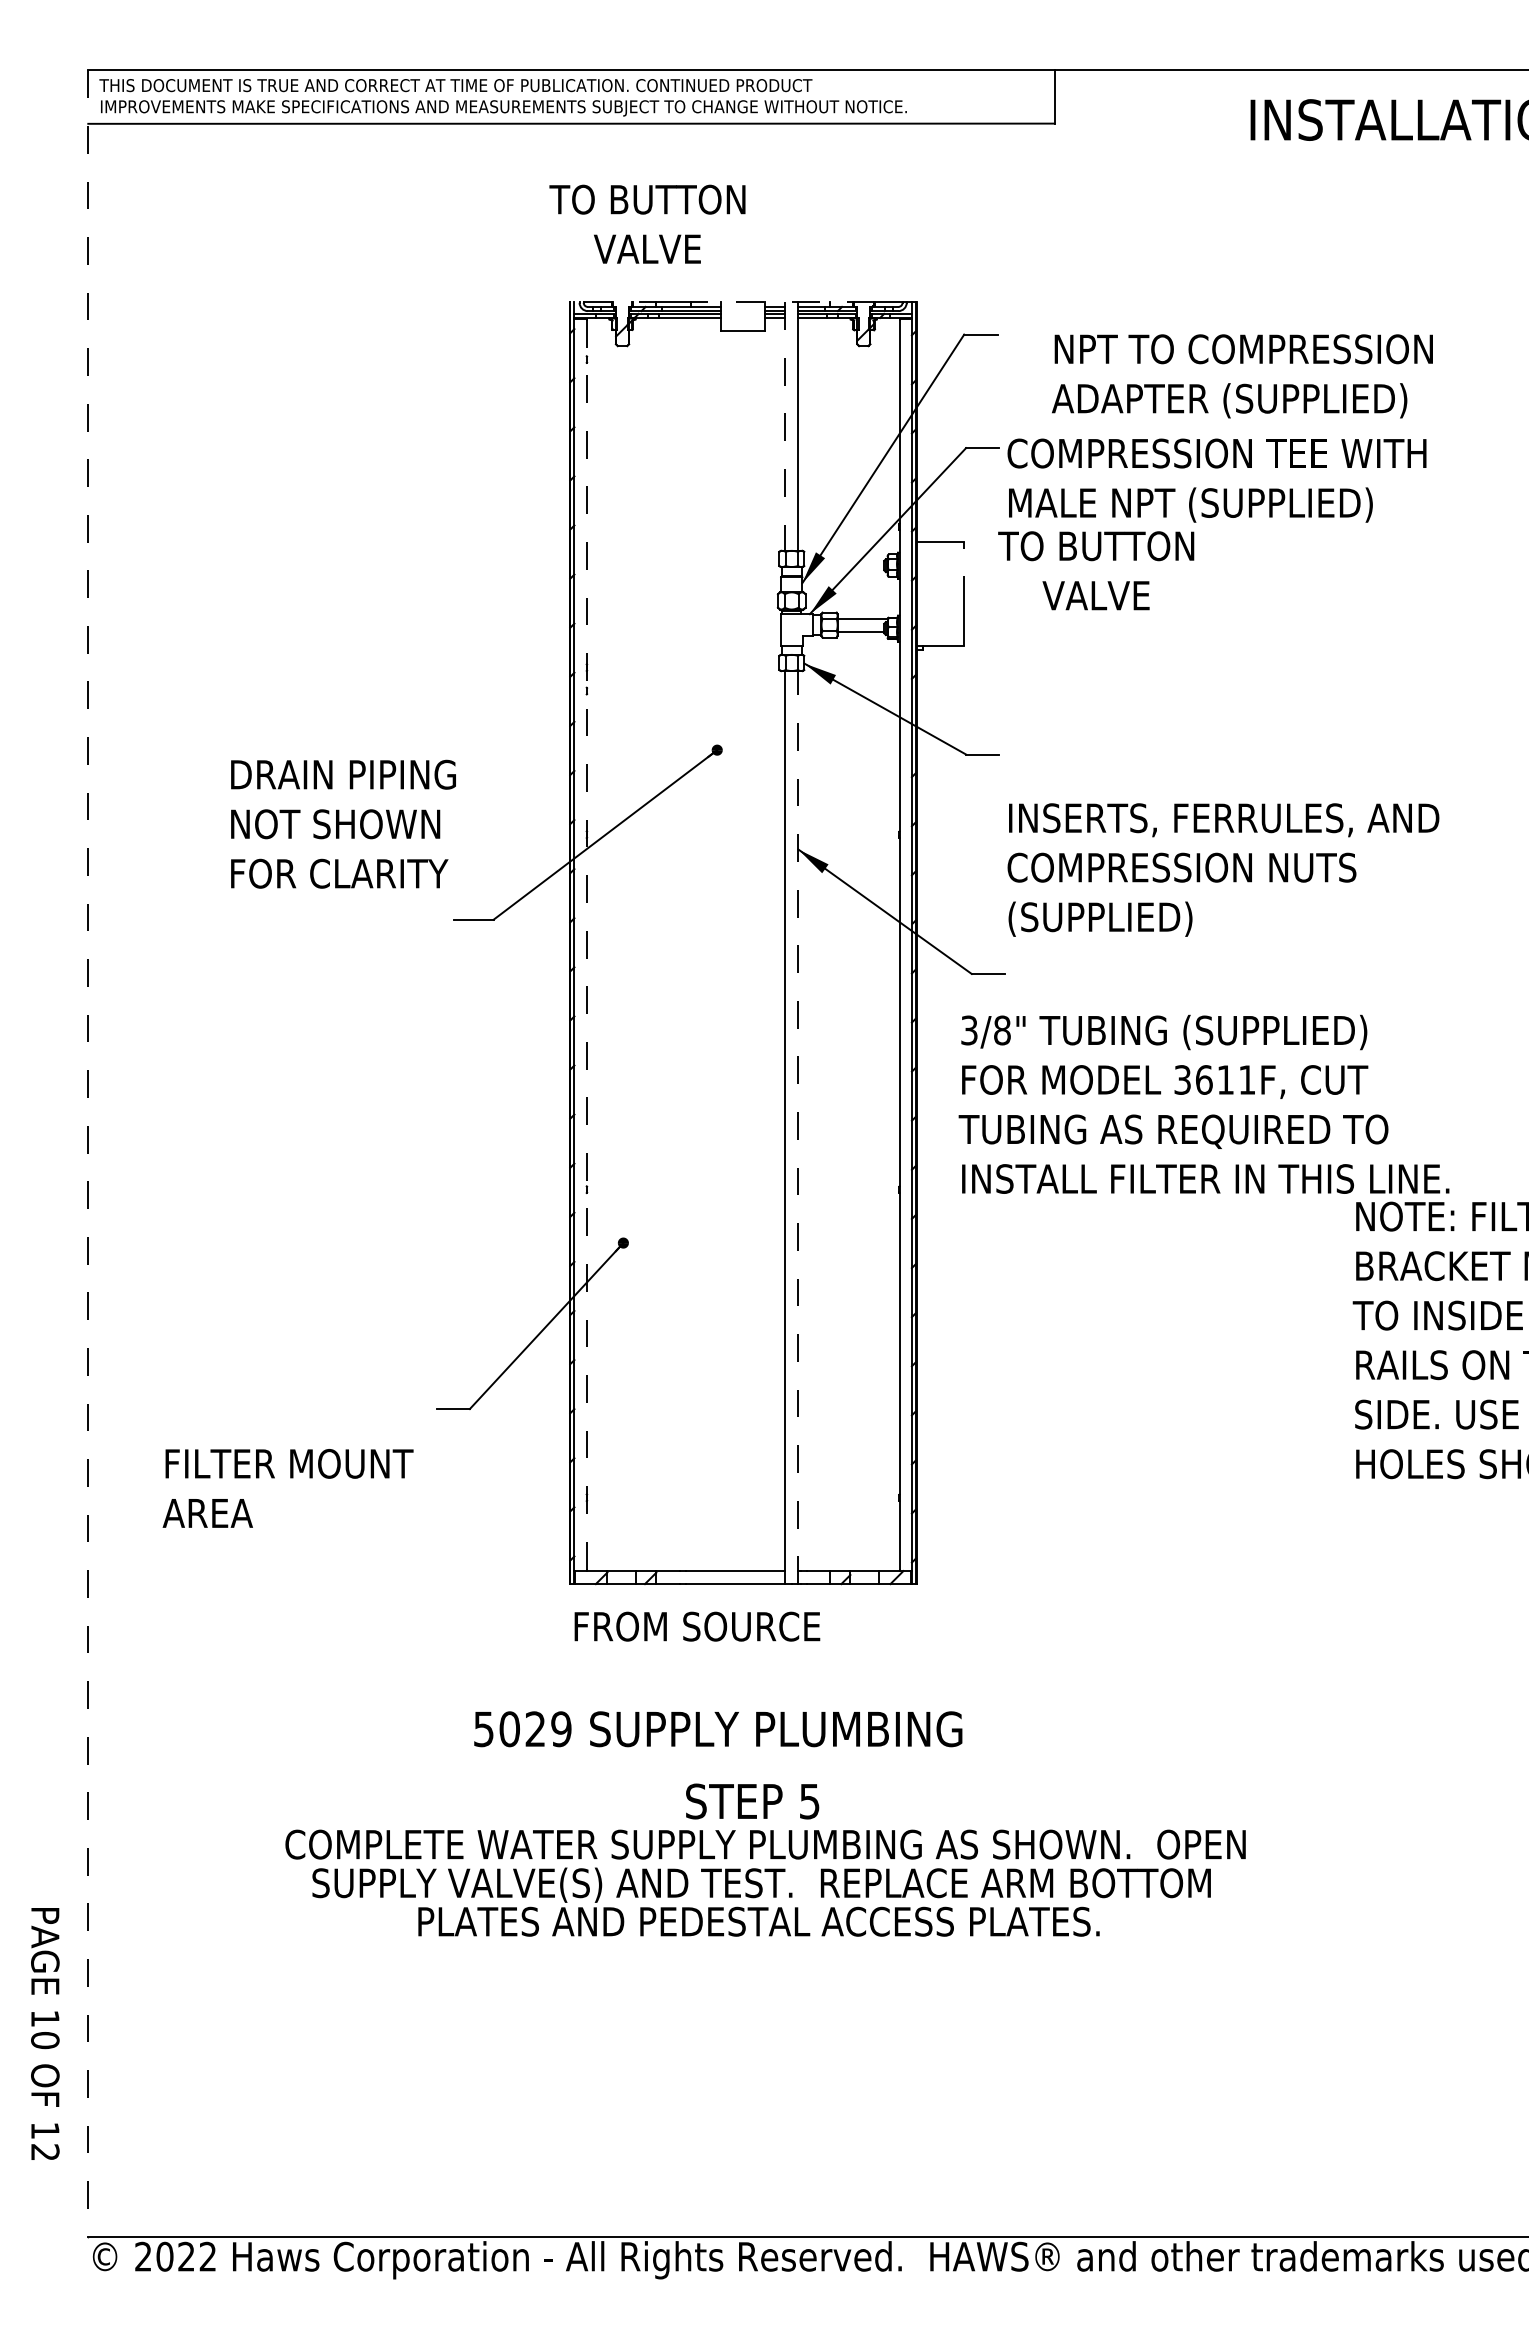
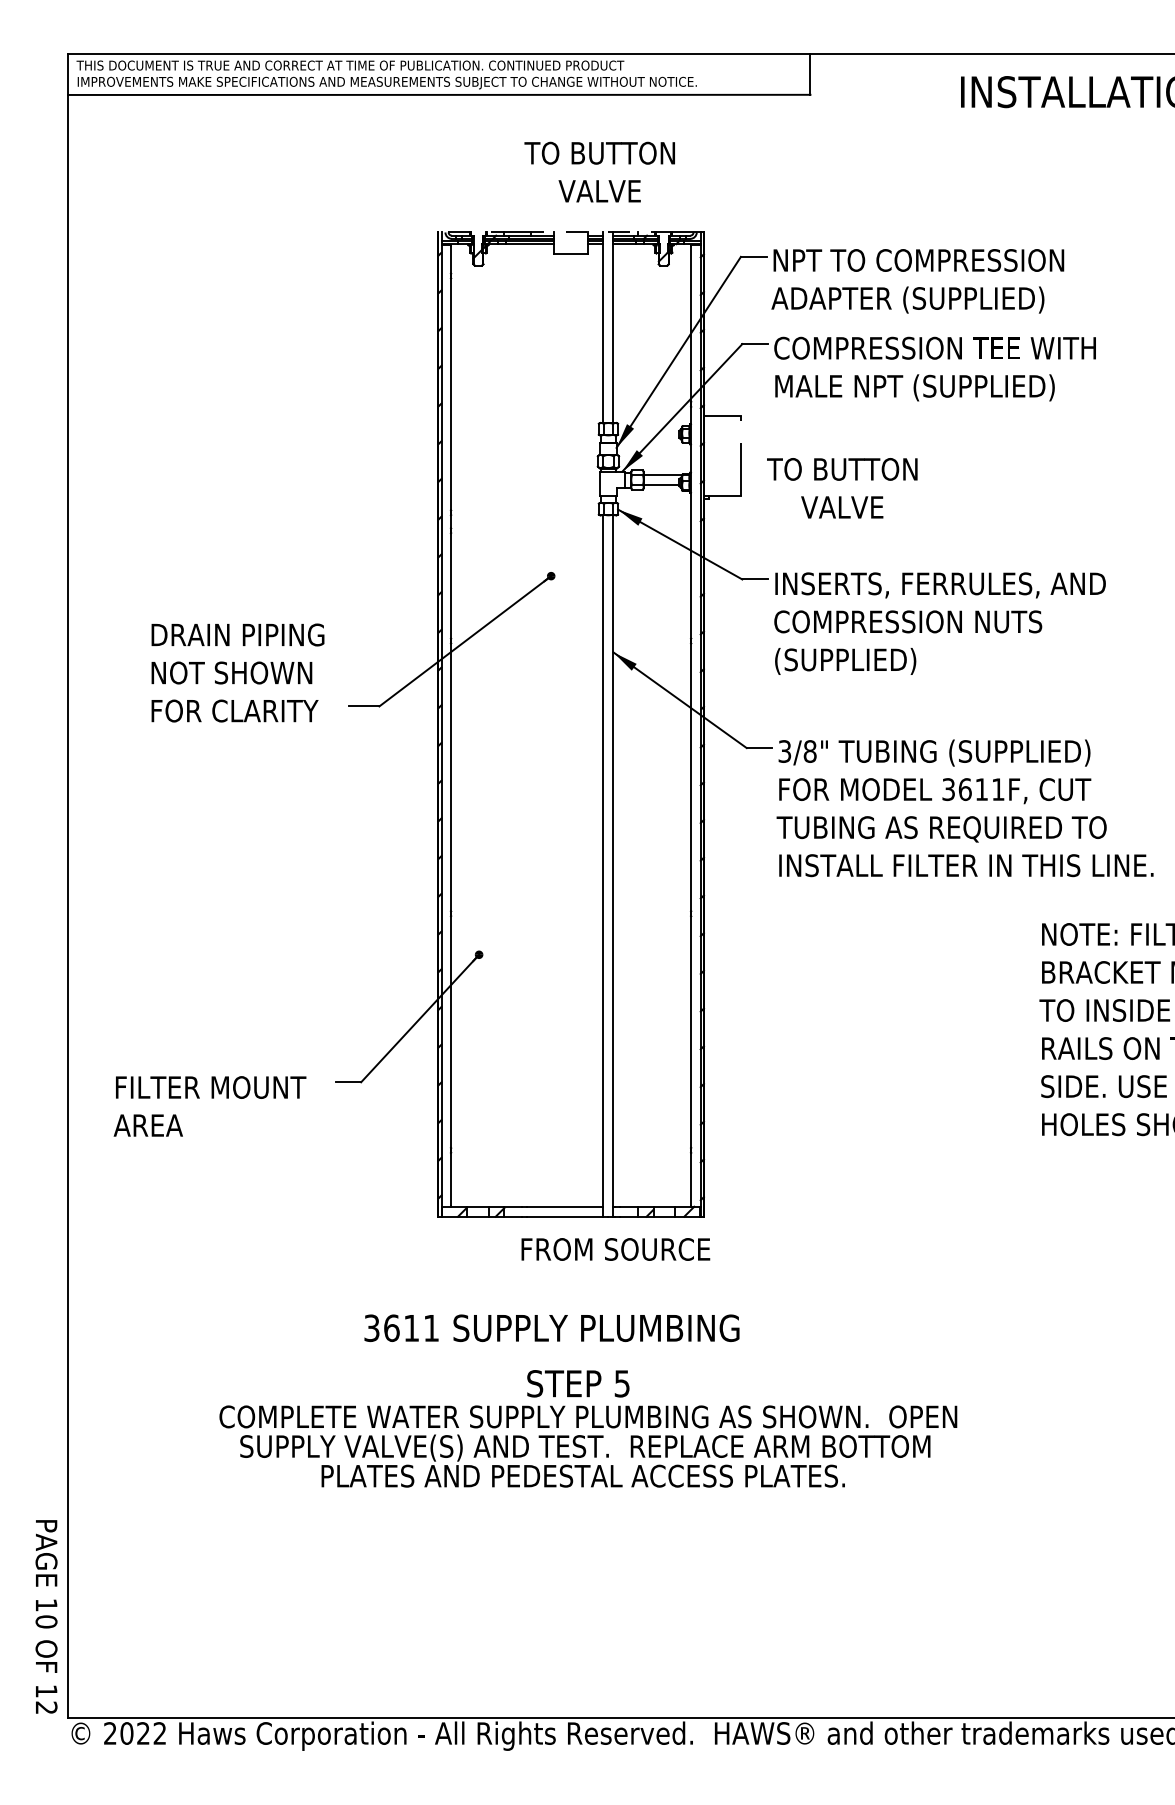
text: (647, 223) -> (599, 171), moved
text: (1242, 376) -> (917, 281), moved
line: (785, 427) -> (603, 328), dashed -> solid
text: (1096, 570) -> (842, 488), moved
text: (343, 823) -> (237, 672), moved
text: (1223, 869) -> (940, 623), moved
line: (586, 945) -> (450, 726), dashed -> solid
text: (1203, 1103) -> (964, 807), moved
line: (798, 1127) -> (613, 866), dashed -> solid
line: (88, 1154) -> (68, 886), dashed -> solid
text: (287, 1488) -> (209, 1106), moved
text: (697, 1626) -> (615, 1249), moved
text: (522, 1729) -> (401, 1328), 5029 -> 3611
text: (45, 2033) -> (46, 1616), moved

